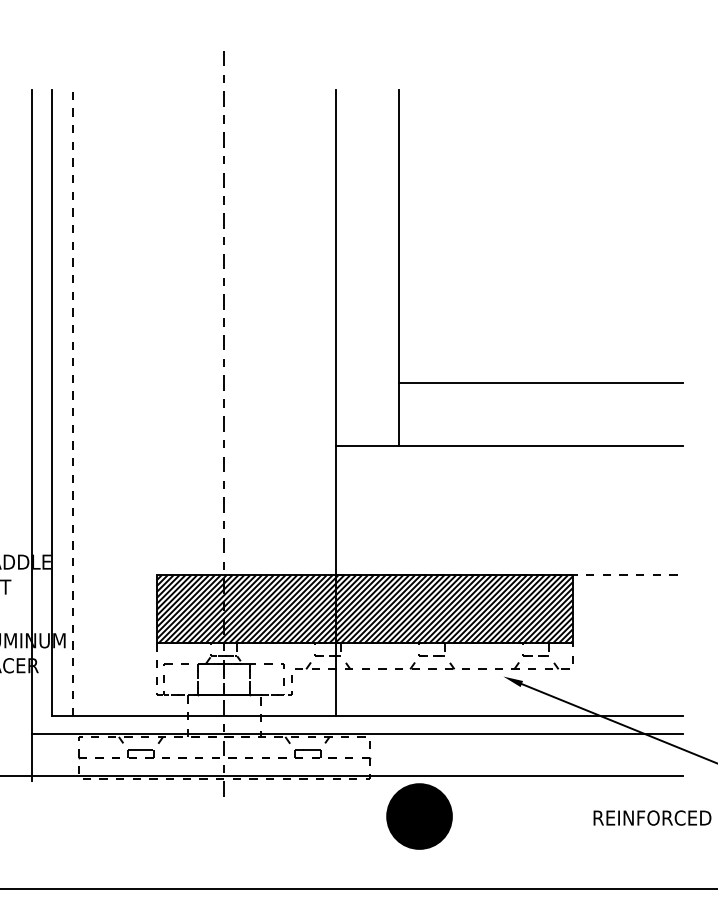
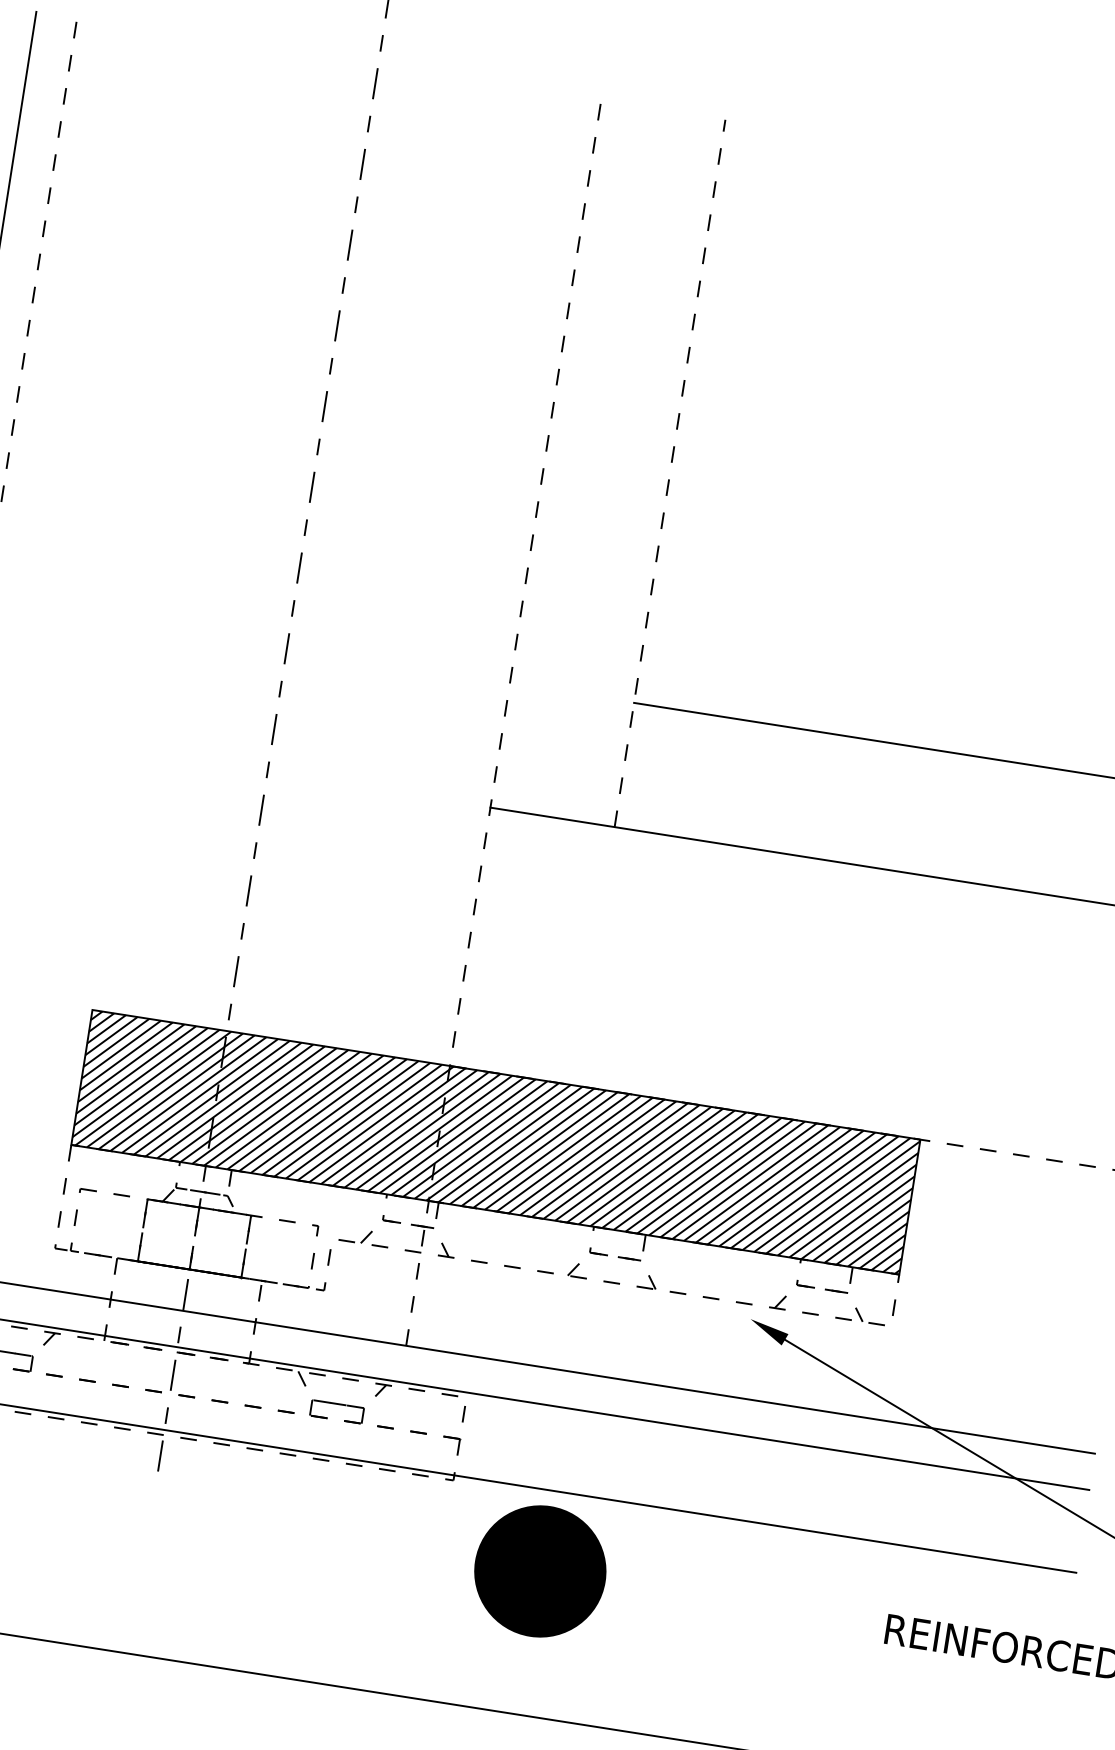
line: (398, 267) -> (669, 472), solid -> dashed
line: (336, 402) -> (504, 722), solid -> dashed

